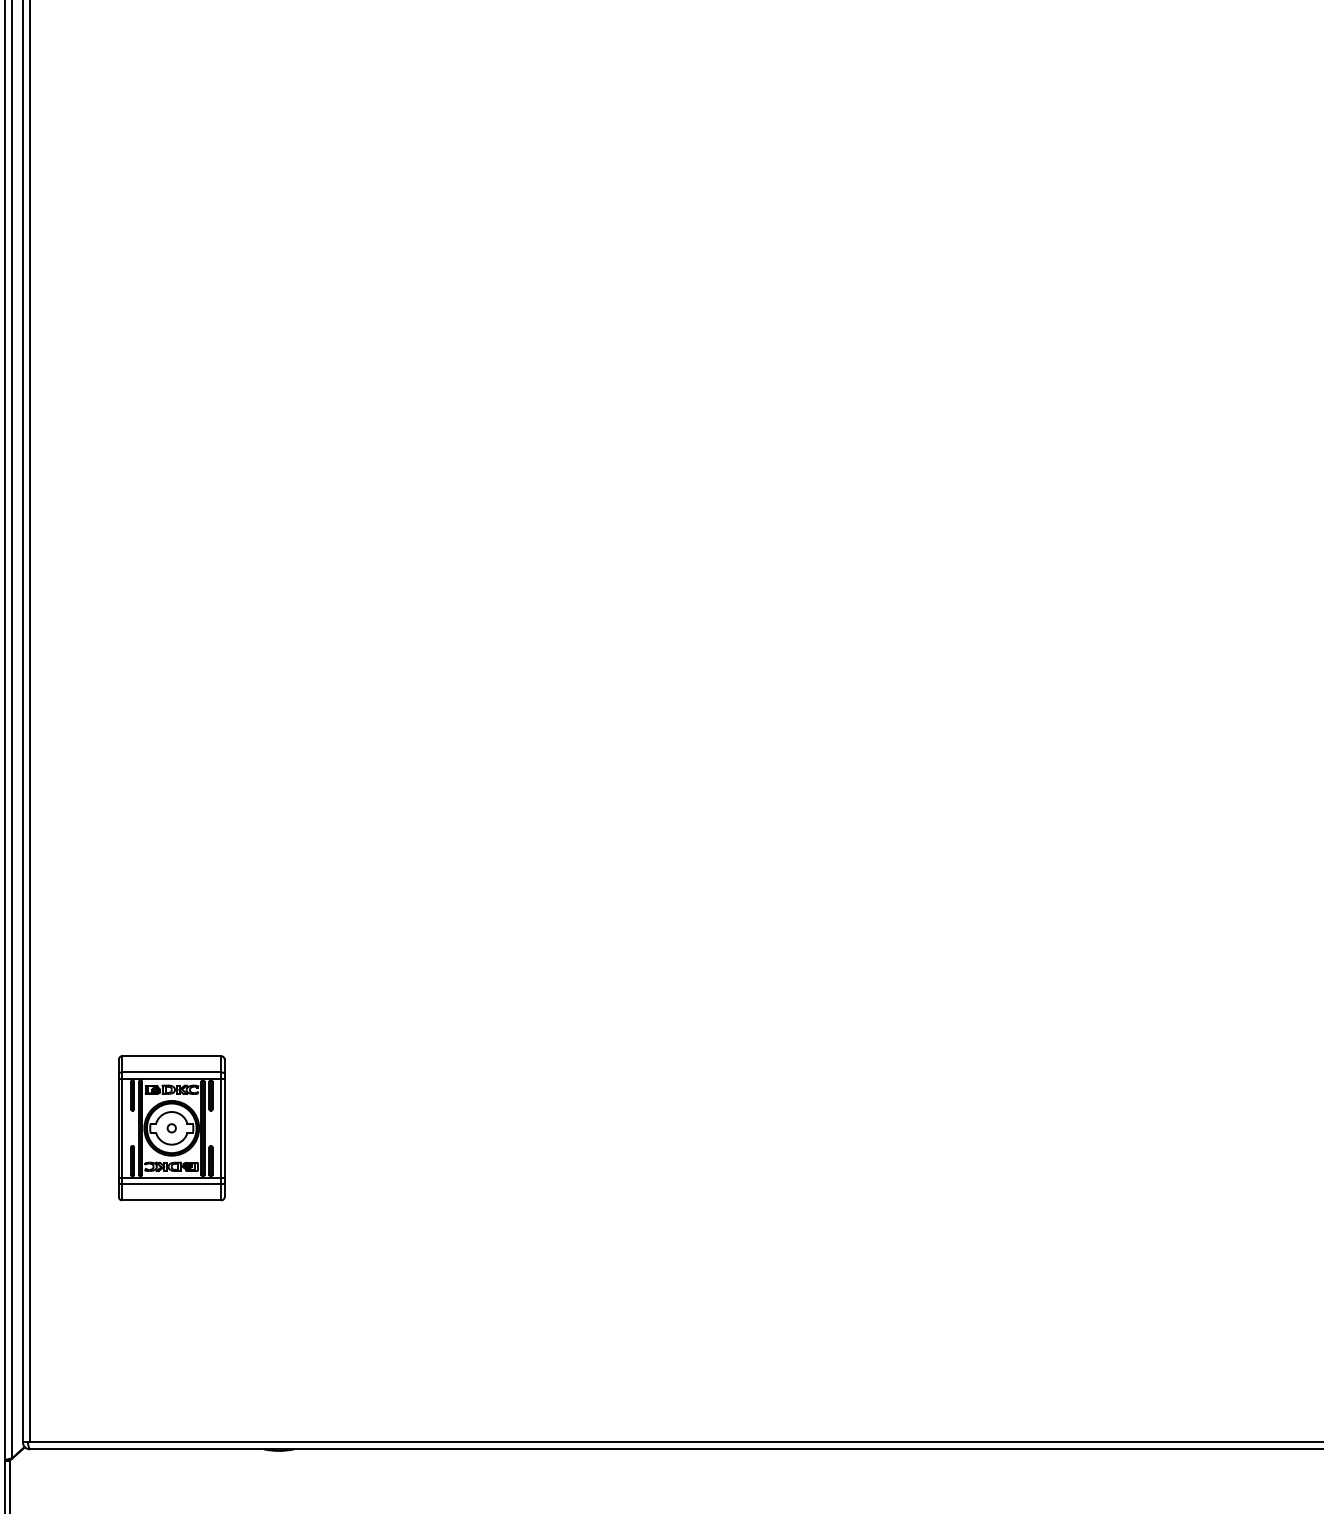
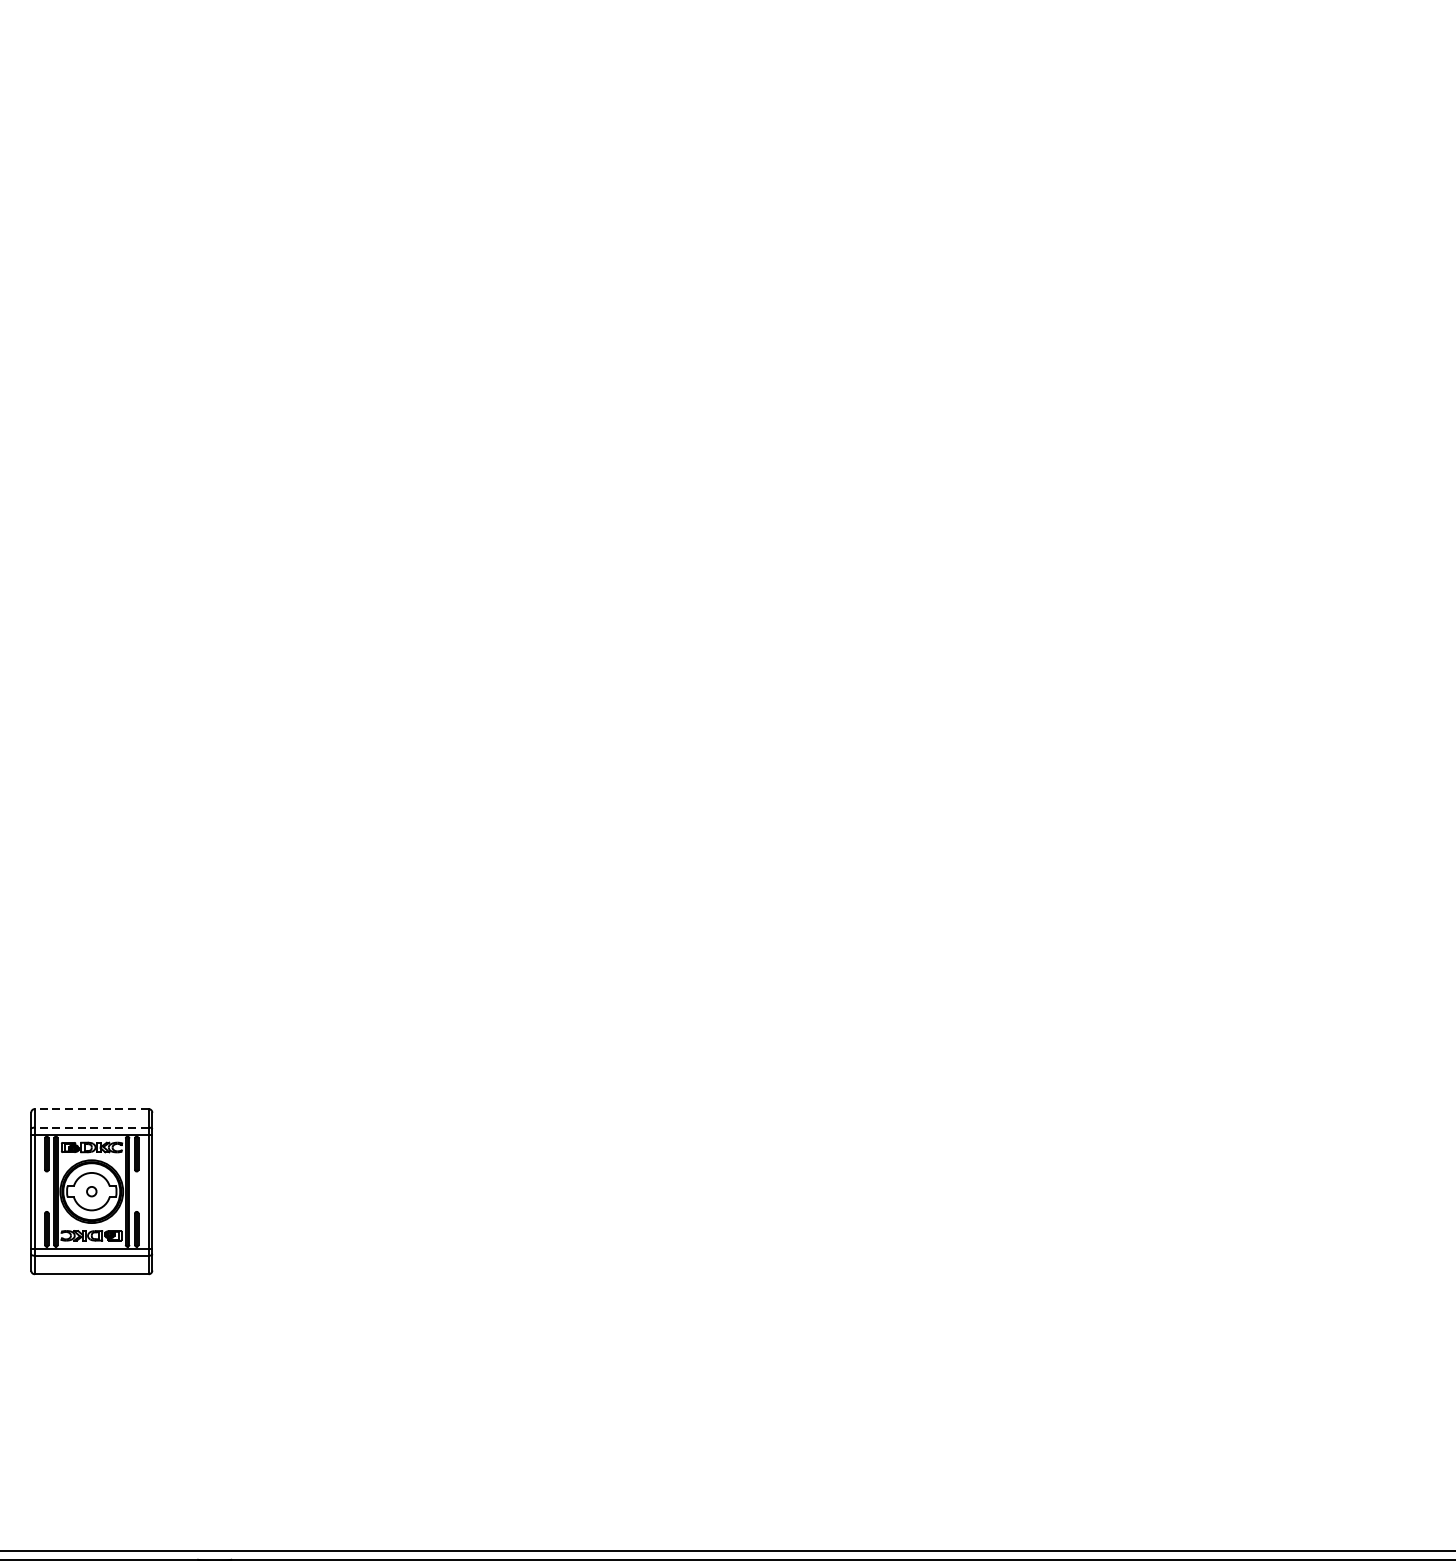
line: (171, 1056) -> (91, 1109), solid -> dashed
line: (171, 1072) -> (91, 1127), solid -> dashed

